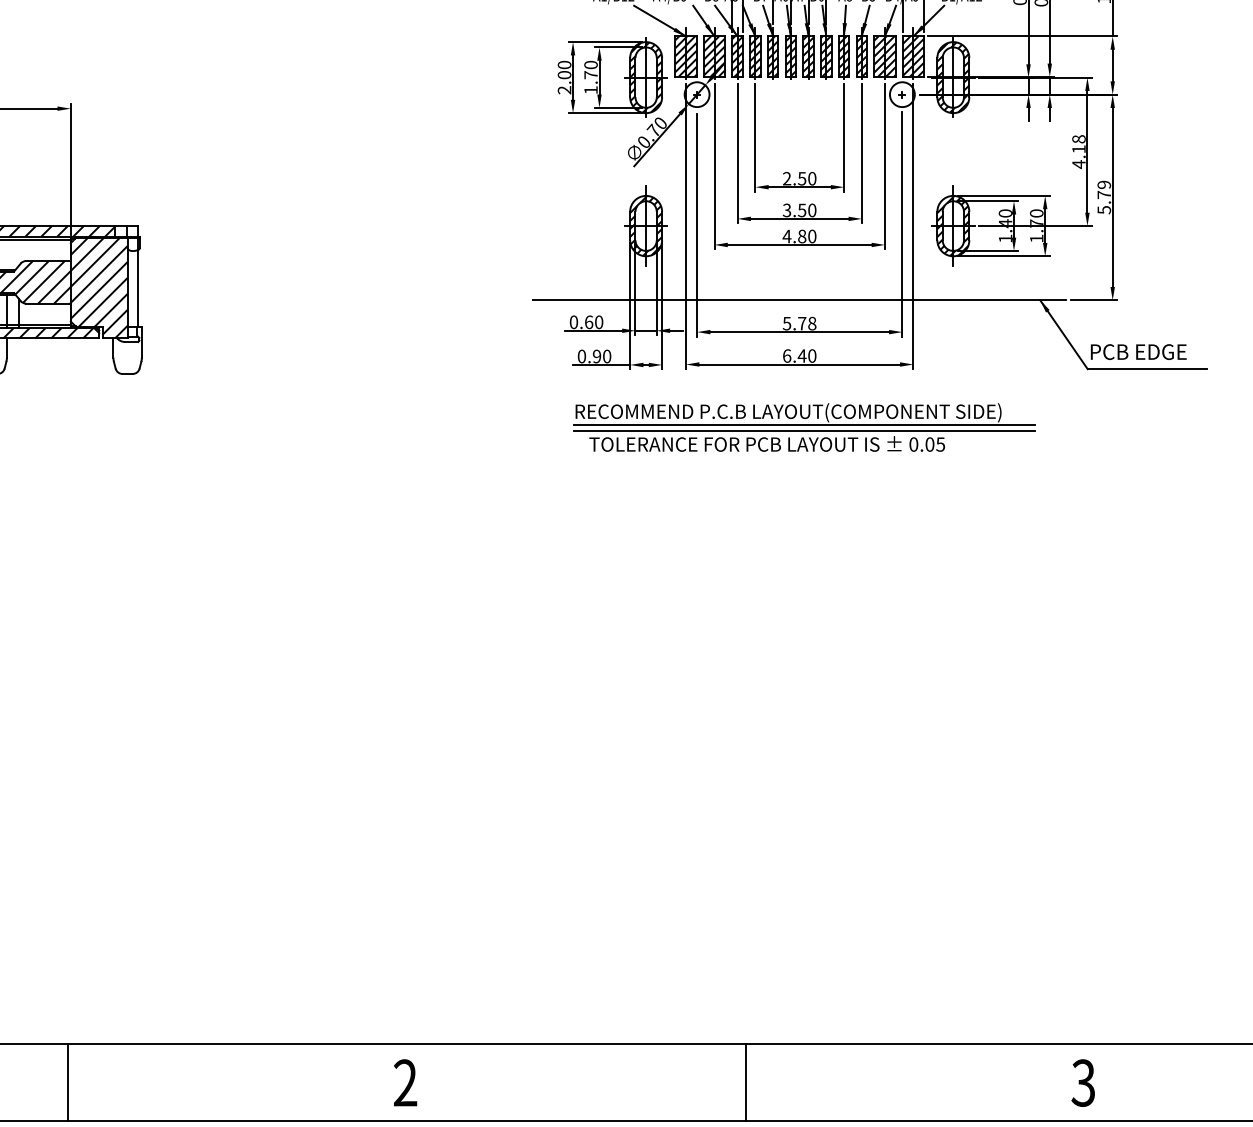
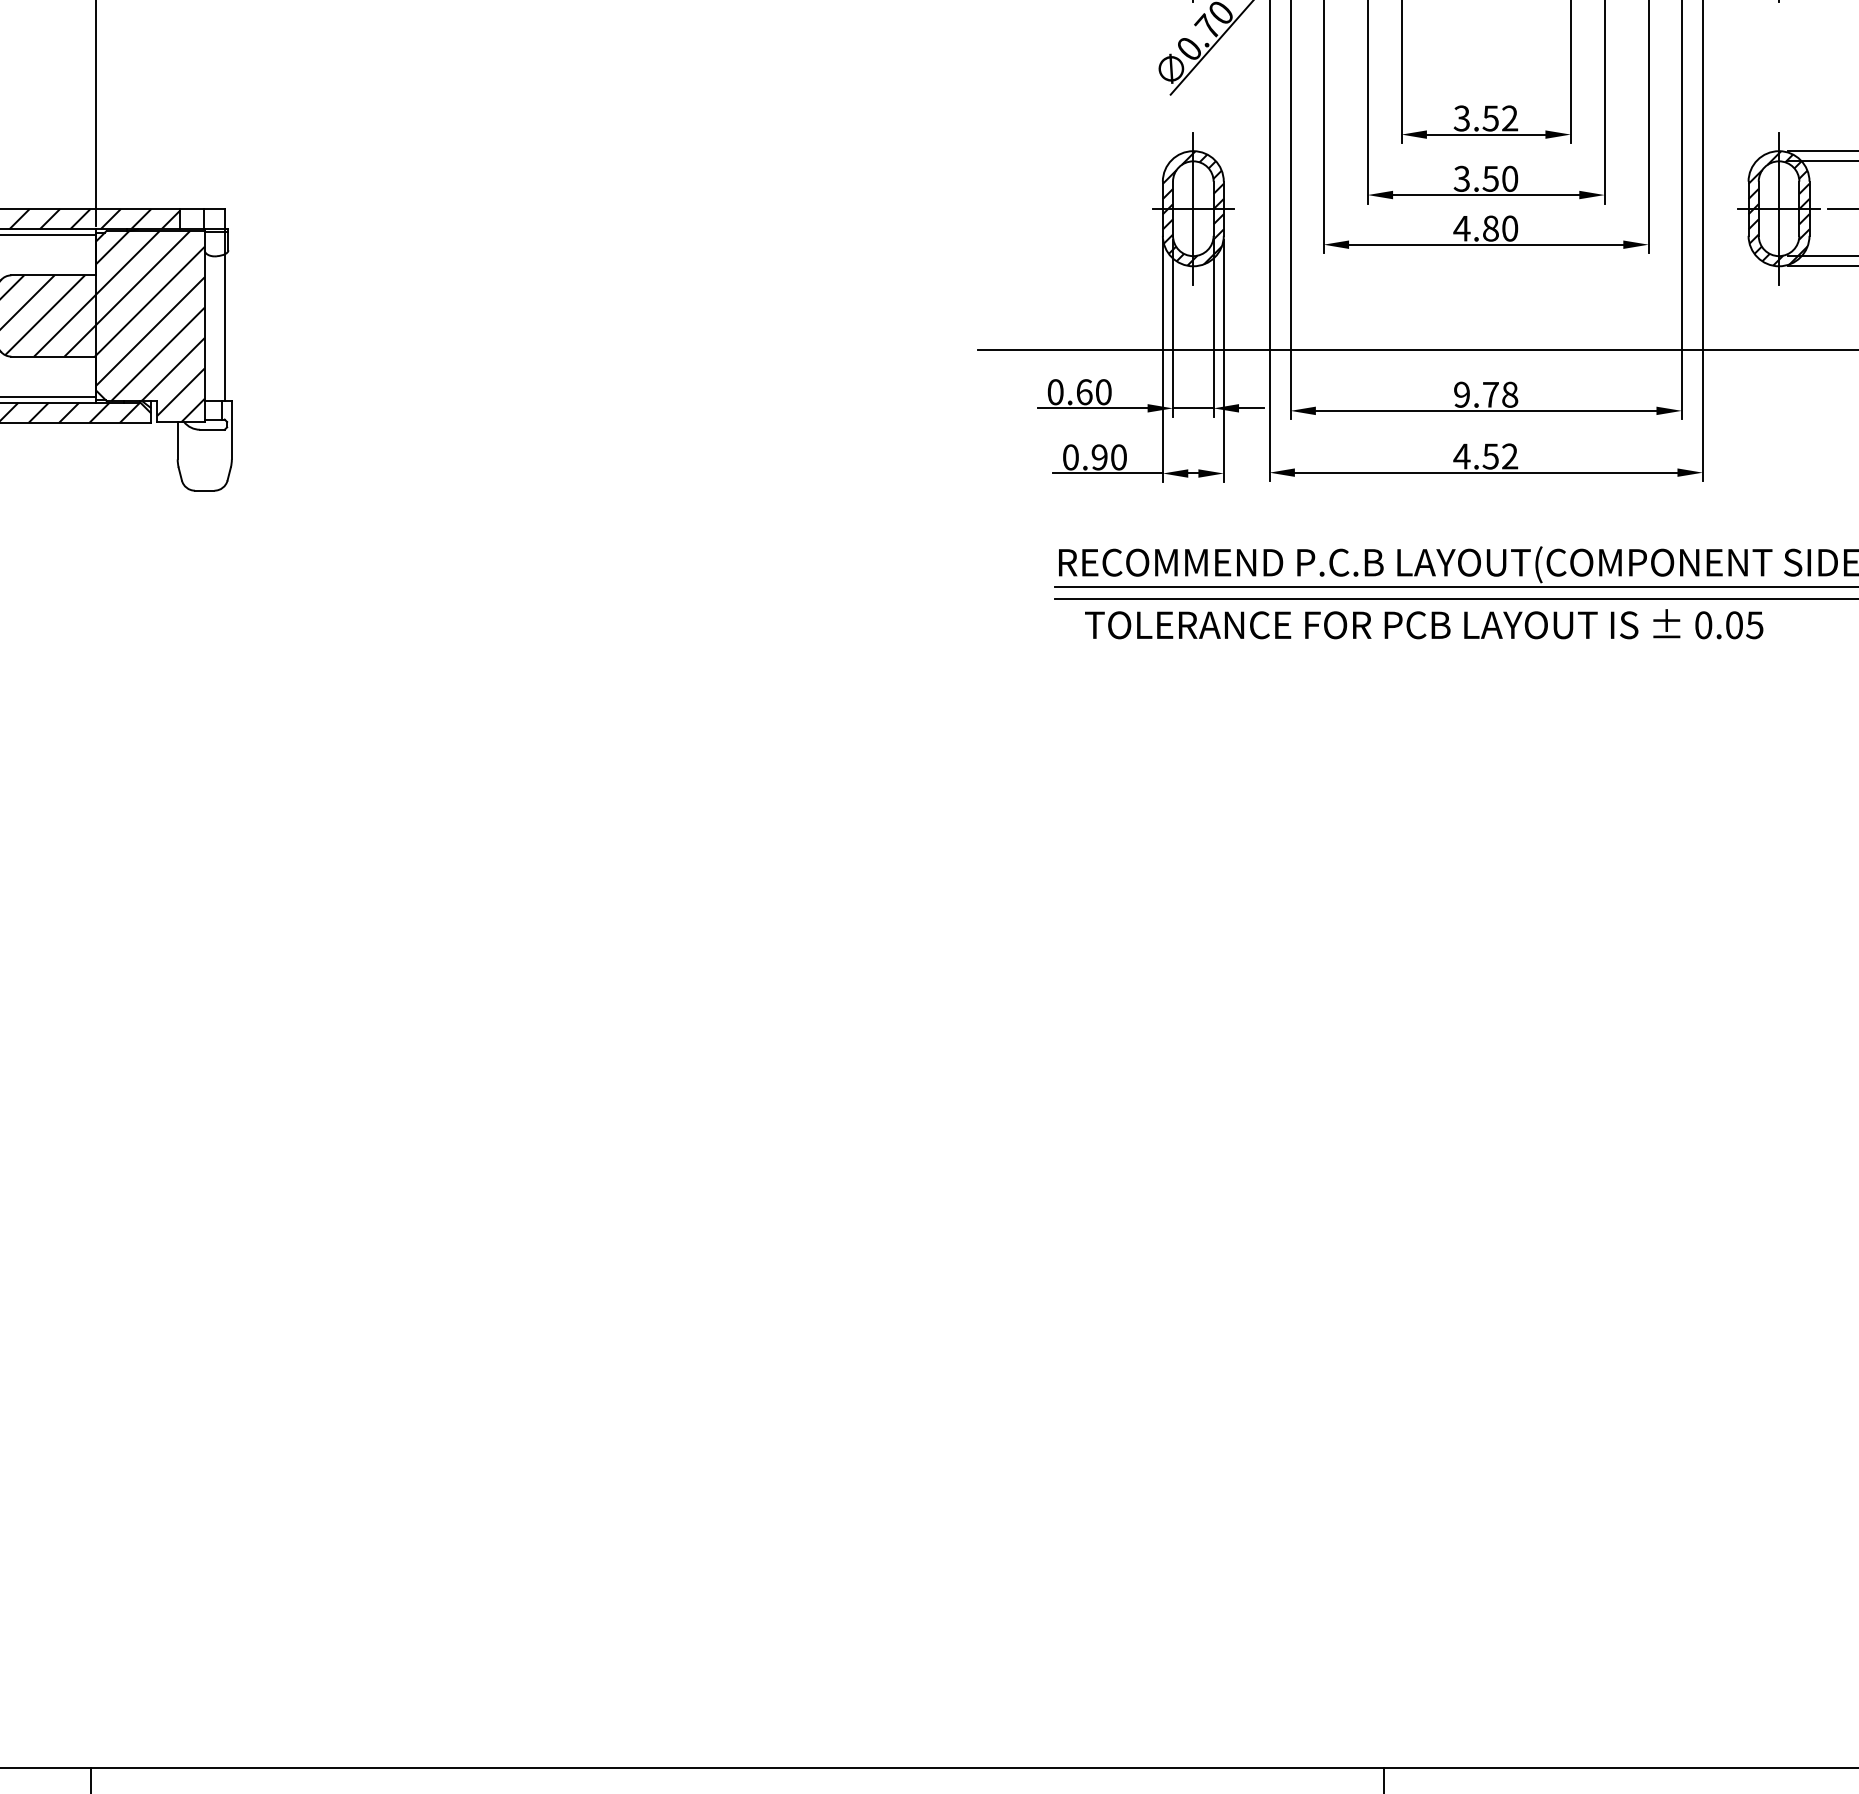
text: (799, 178) -> (1485, 118), 2.50 -> 3.52
text: (786, 323) -> (1460, 394), 5.78 -> 9.78
text: (799, 355) -> (1485, 455), 6.40 -> 4.52

